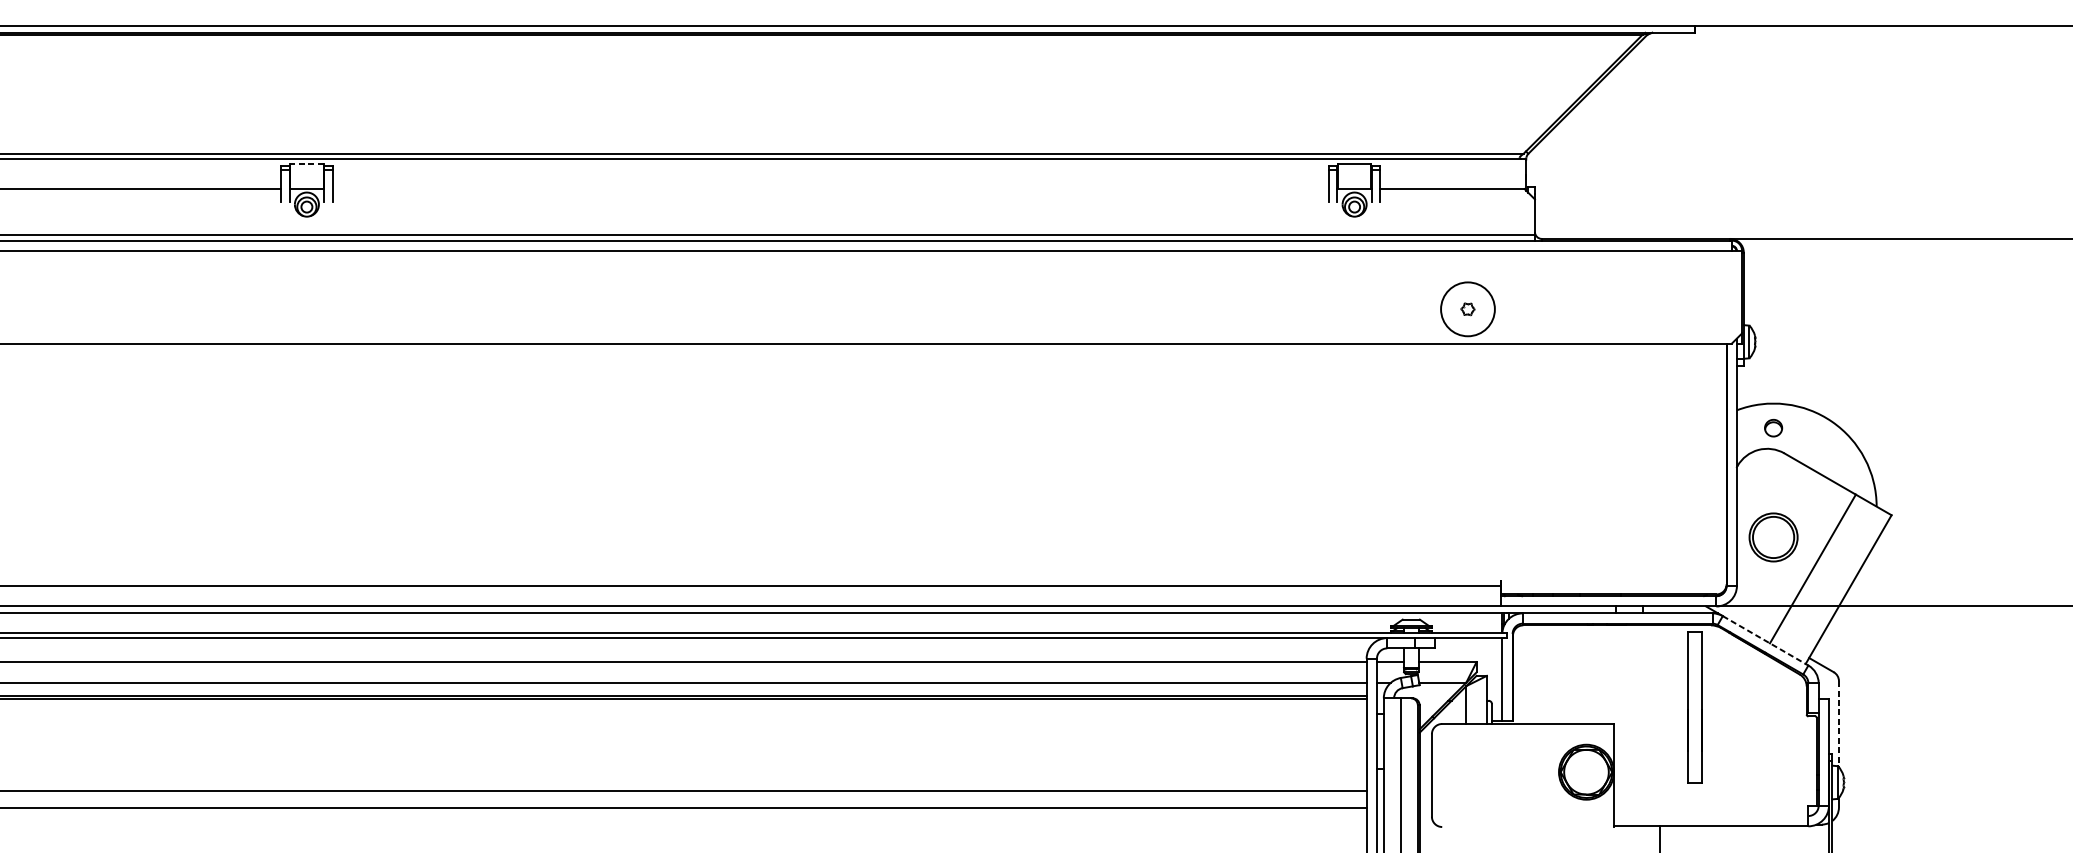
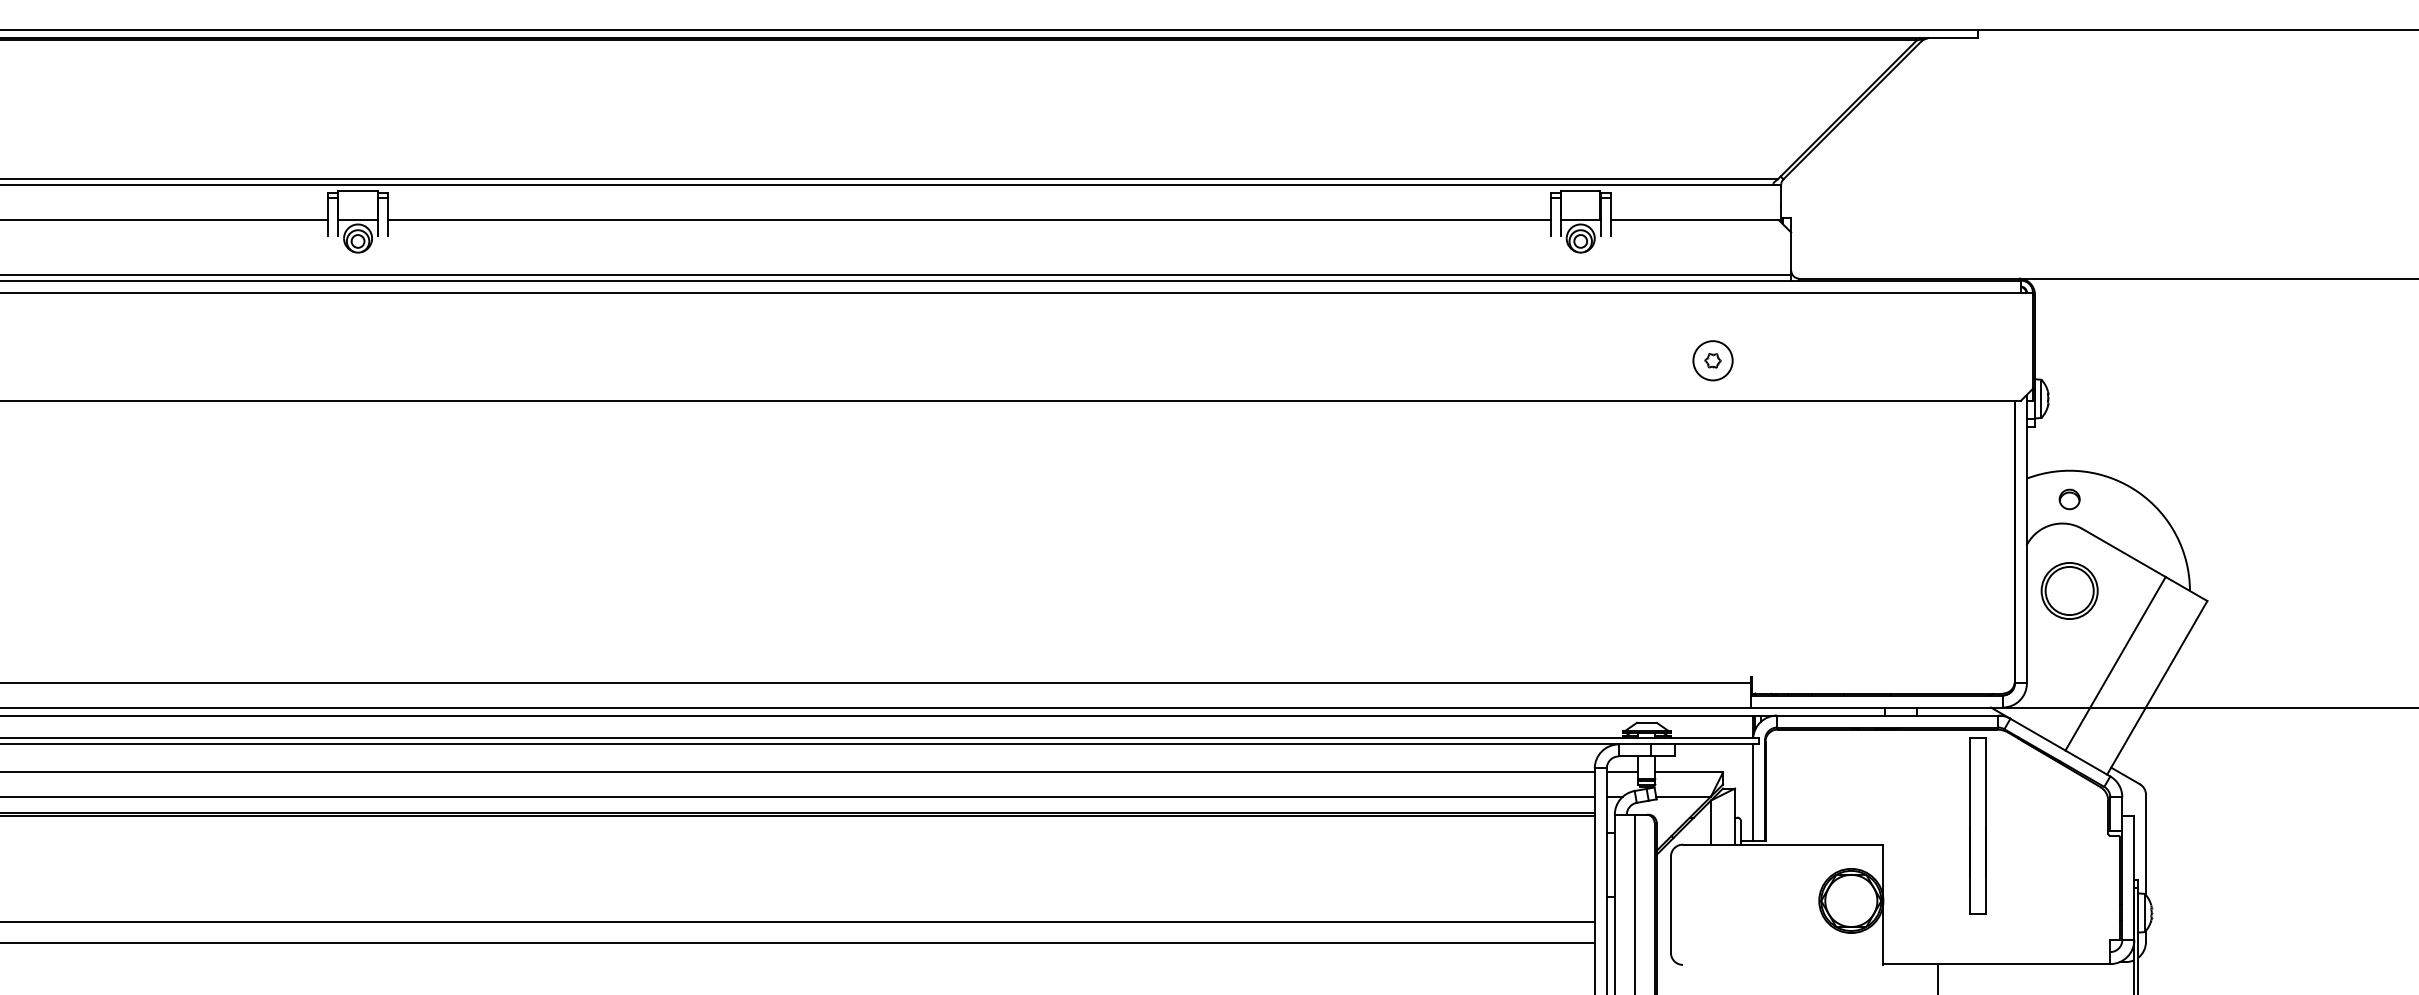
line: (307, 164) -> (358, 191), dashed -> solid
line: (830, 189) -> (969, 220), added
circle: (1467, 309) -> (1712, 360), size x0.62
part: (1773, 537) -> (2069, 590), moved
line: (1765, 640) -> (2060, 747), dashed -> solid
line: (1838, 724) -> (2145, 845), dashed -> solid

